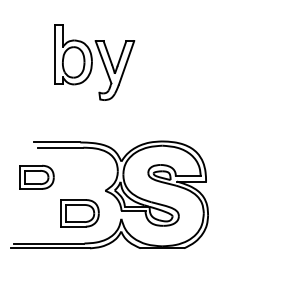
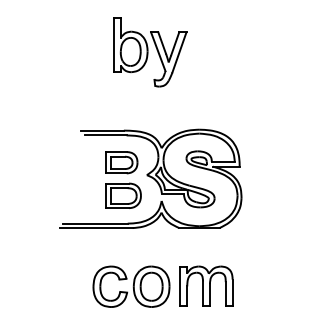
part: (95, 63) -> (150, 52), moved
part: (36, 177) -> (121, 162), moved

